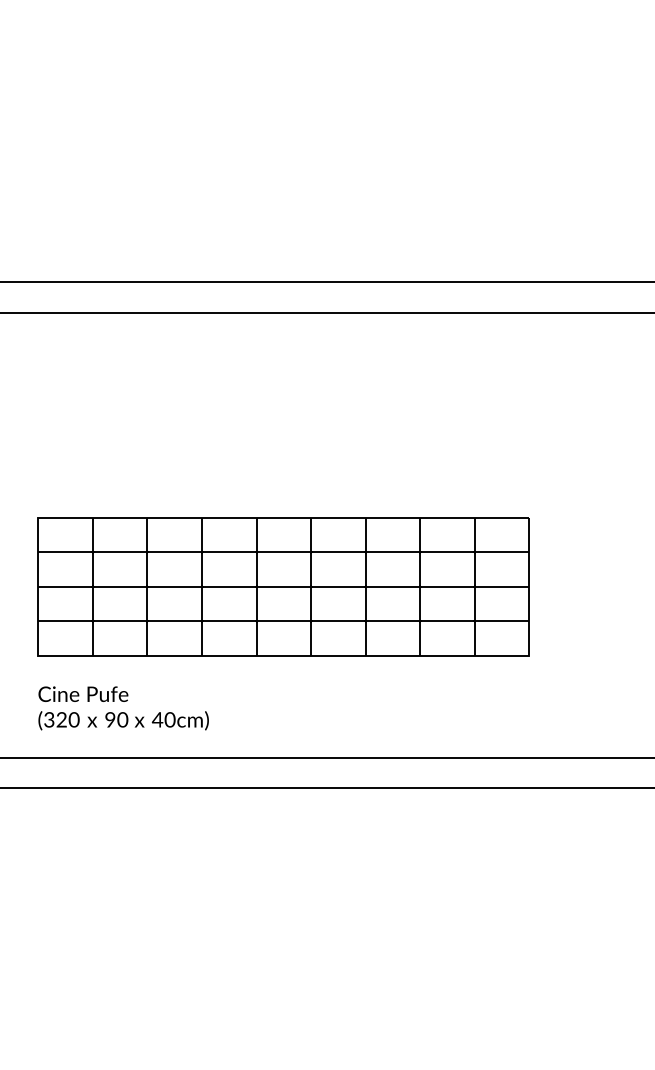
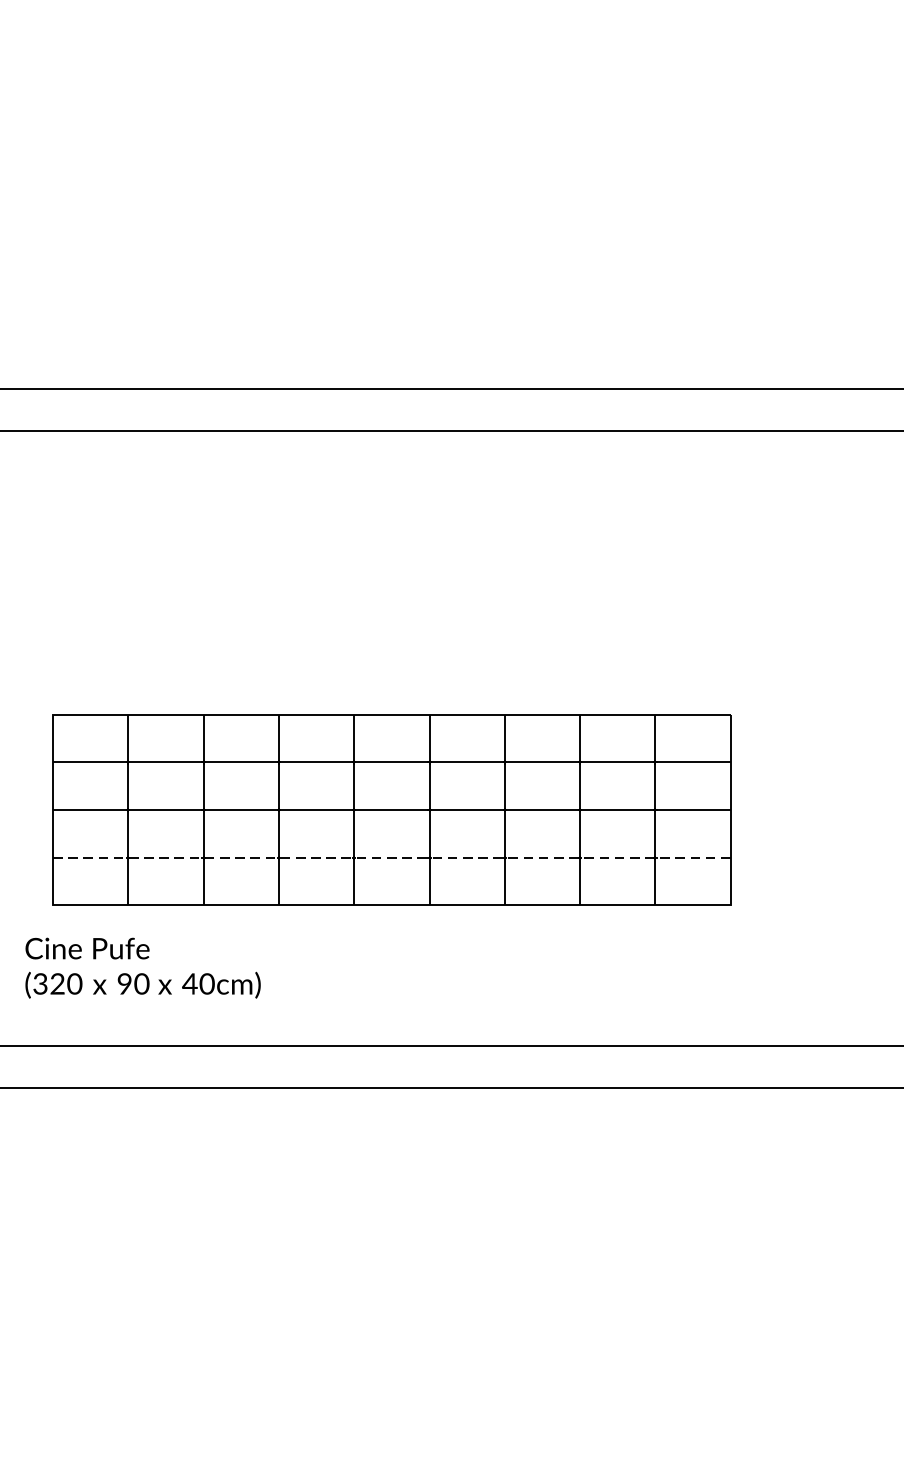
line: (283, 621) -> (391, 857), solid -> dashed
text: (123, 708) -> (142, 968), moved

